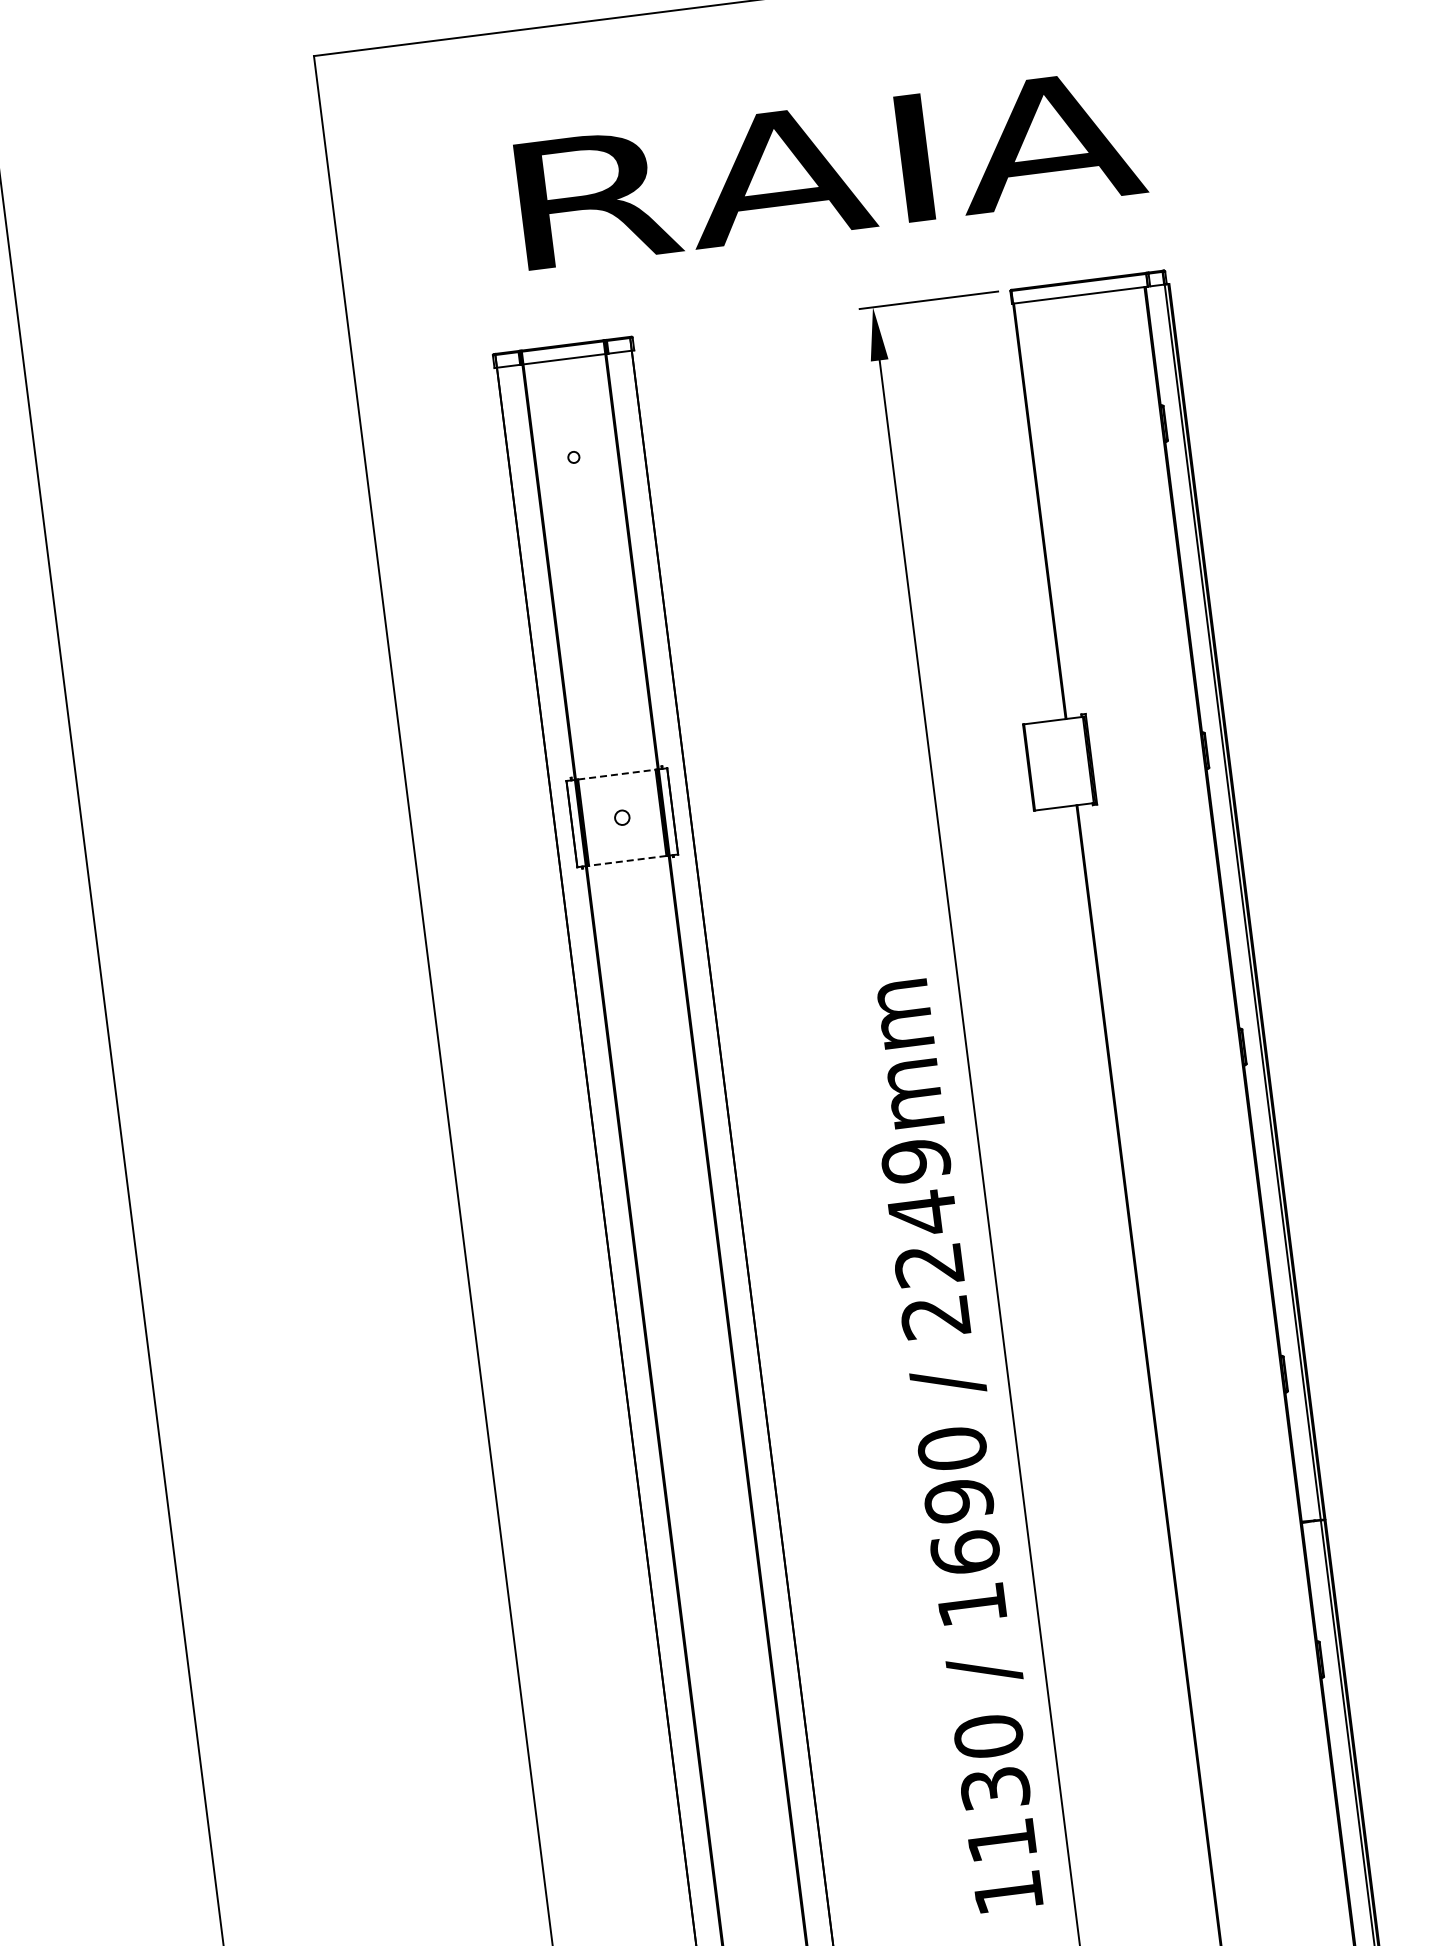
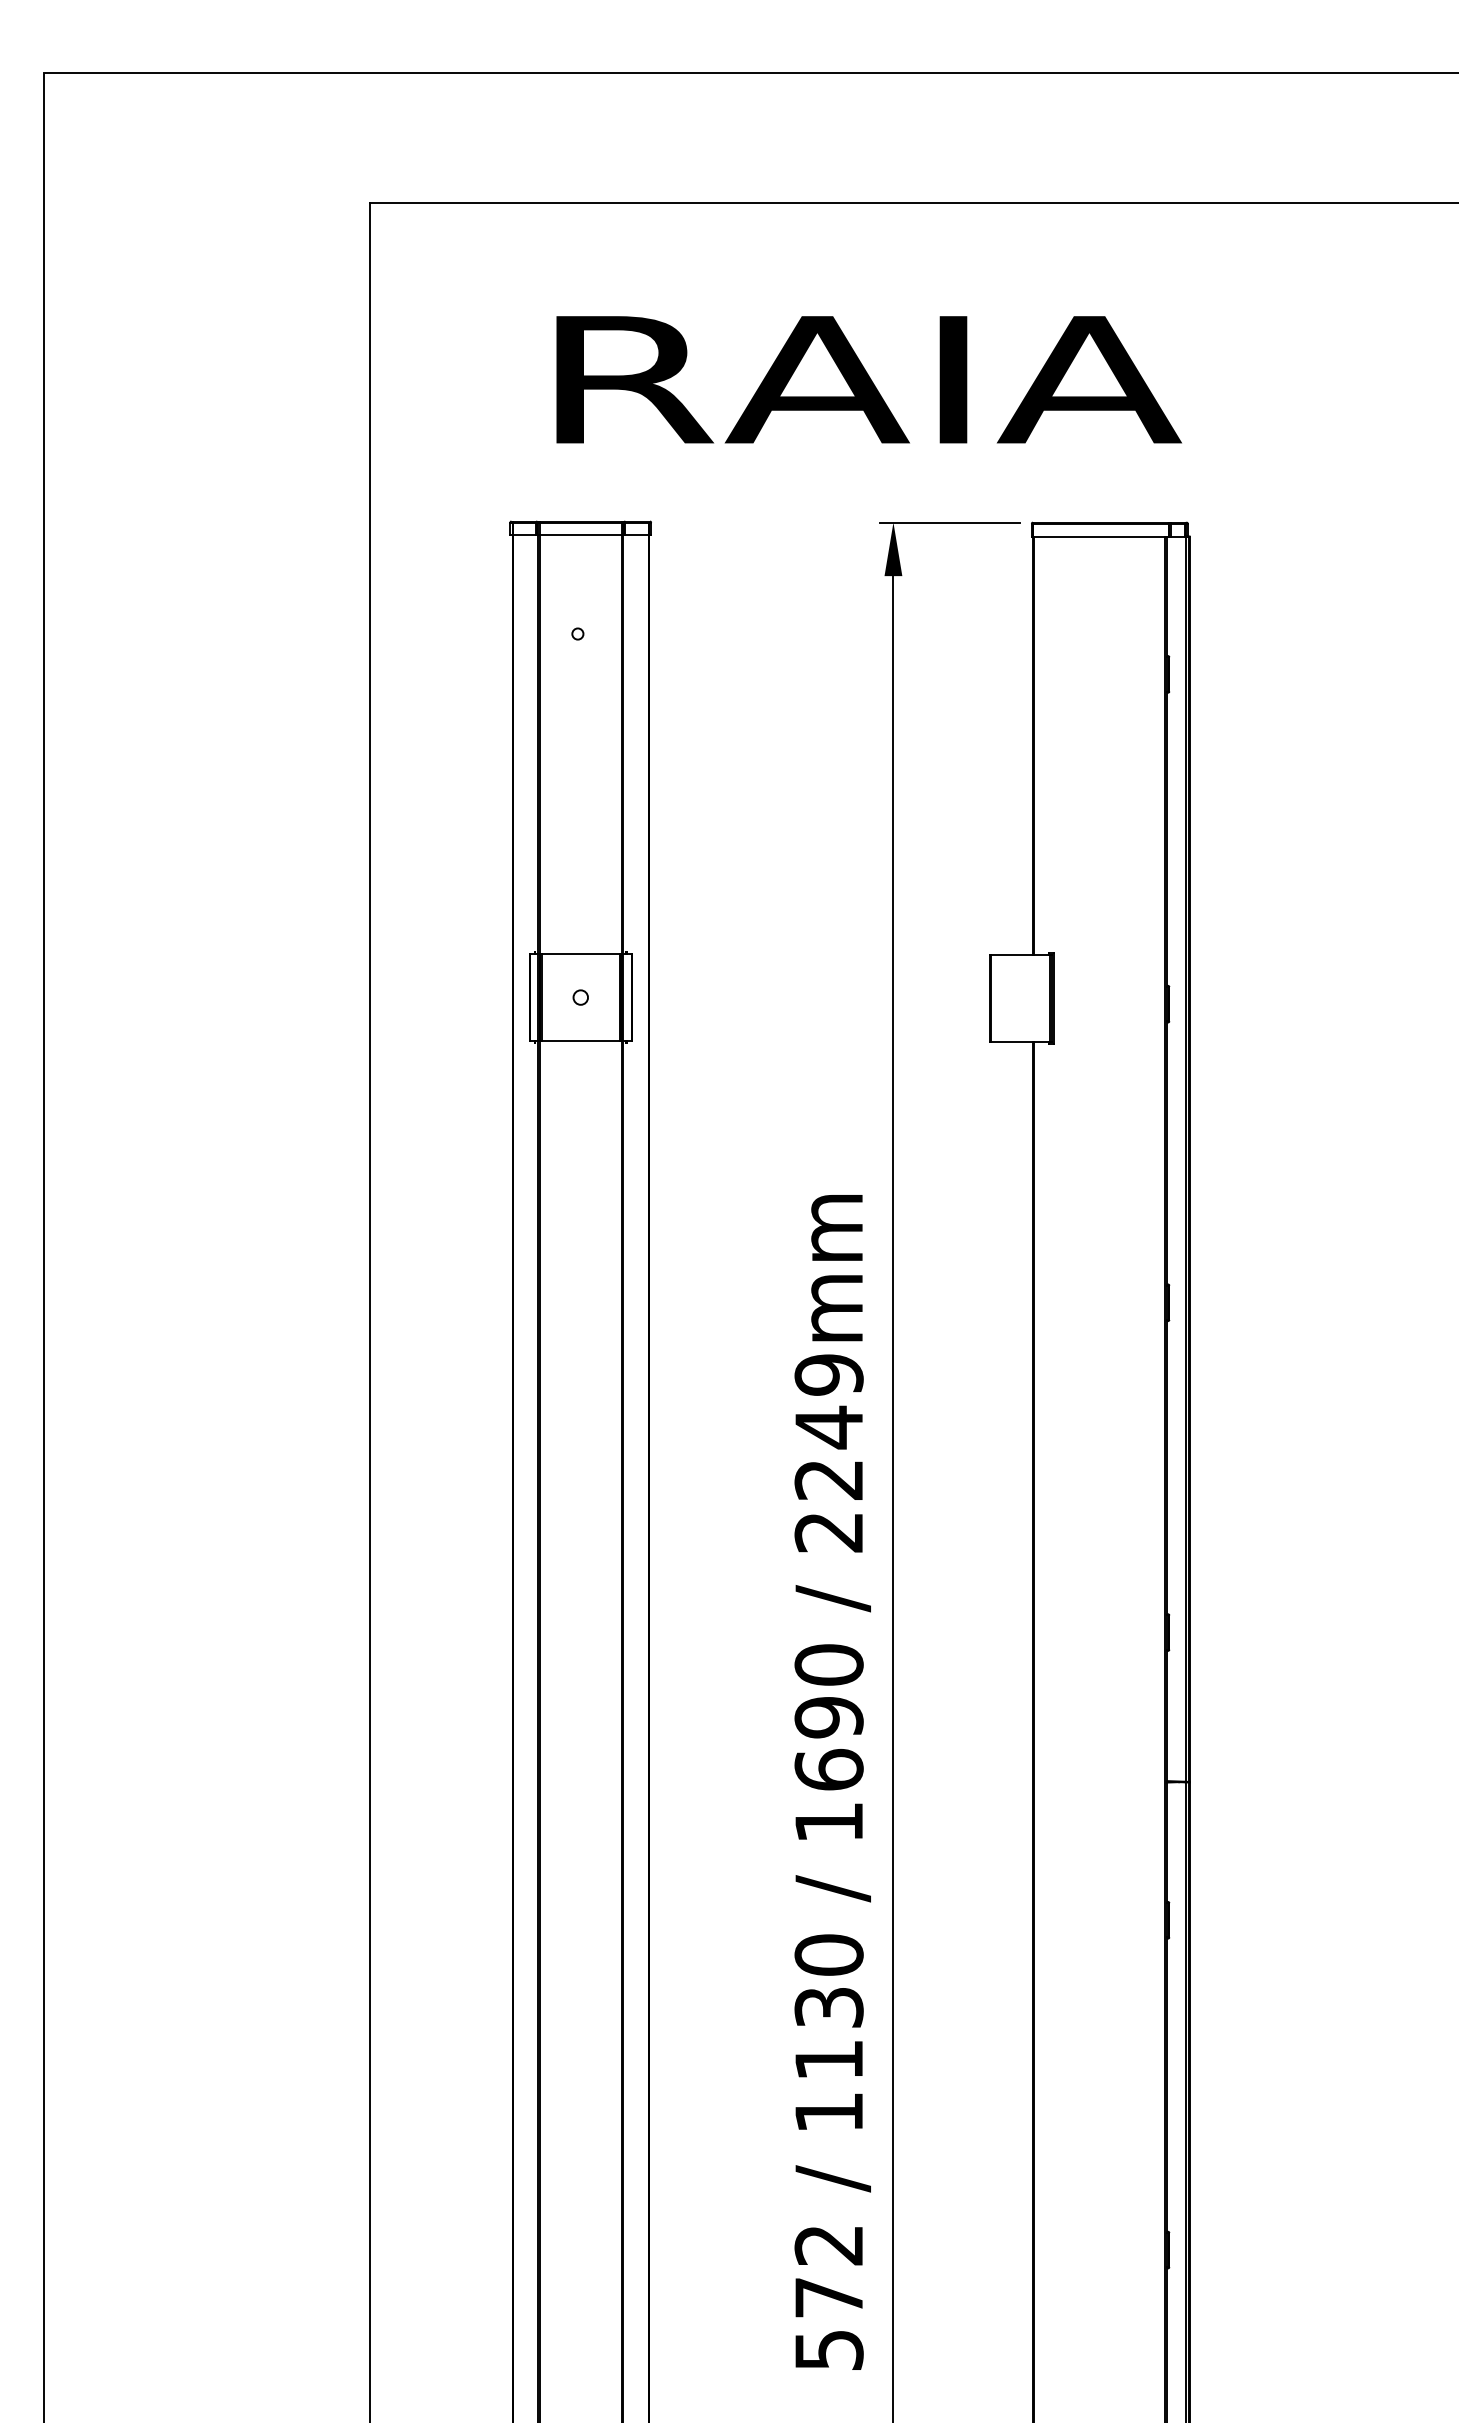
line: (616, 775) -> (580, 954), dashed -> solid
line: (627, 861) -> (580, 1041), dashed -> solid

